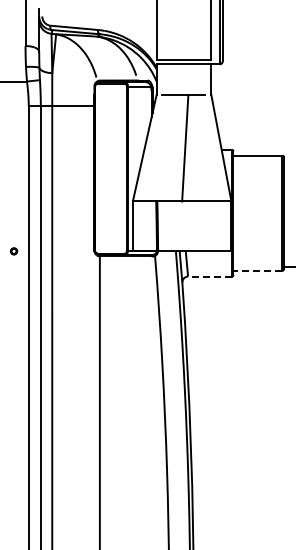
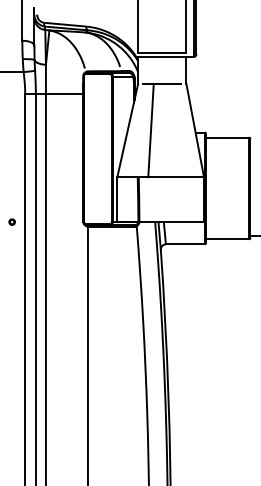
line: (185, 148) -> (151, 130), moved
line: (257, 270) -> (227, 239), dashed -> solid
line: (210, 276) -> (185, 244), dashed -> solid

